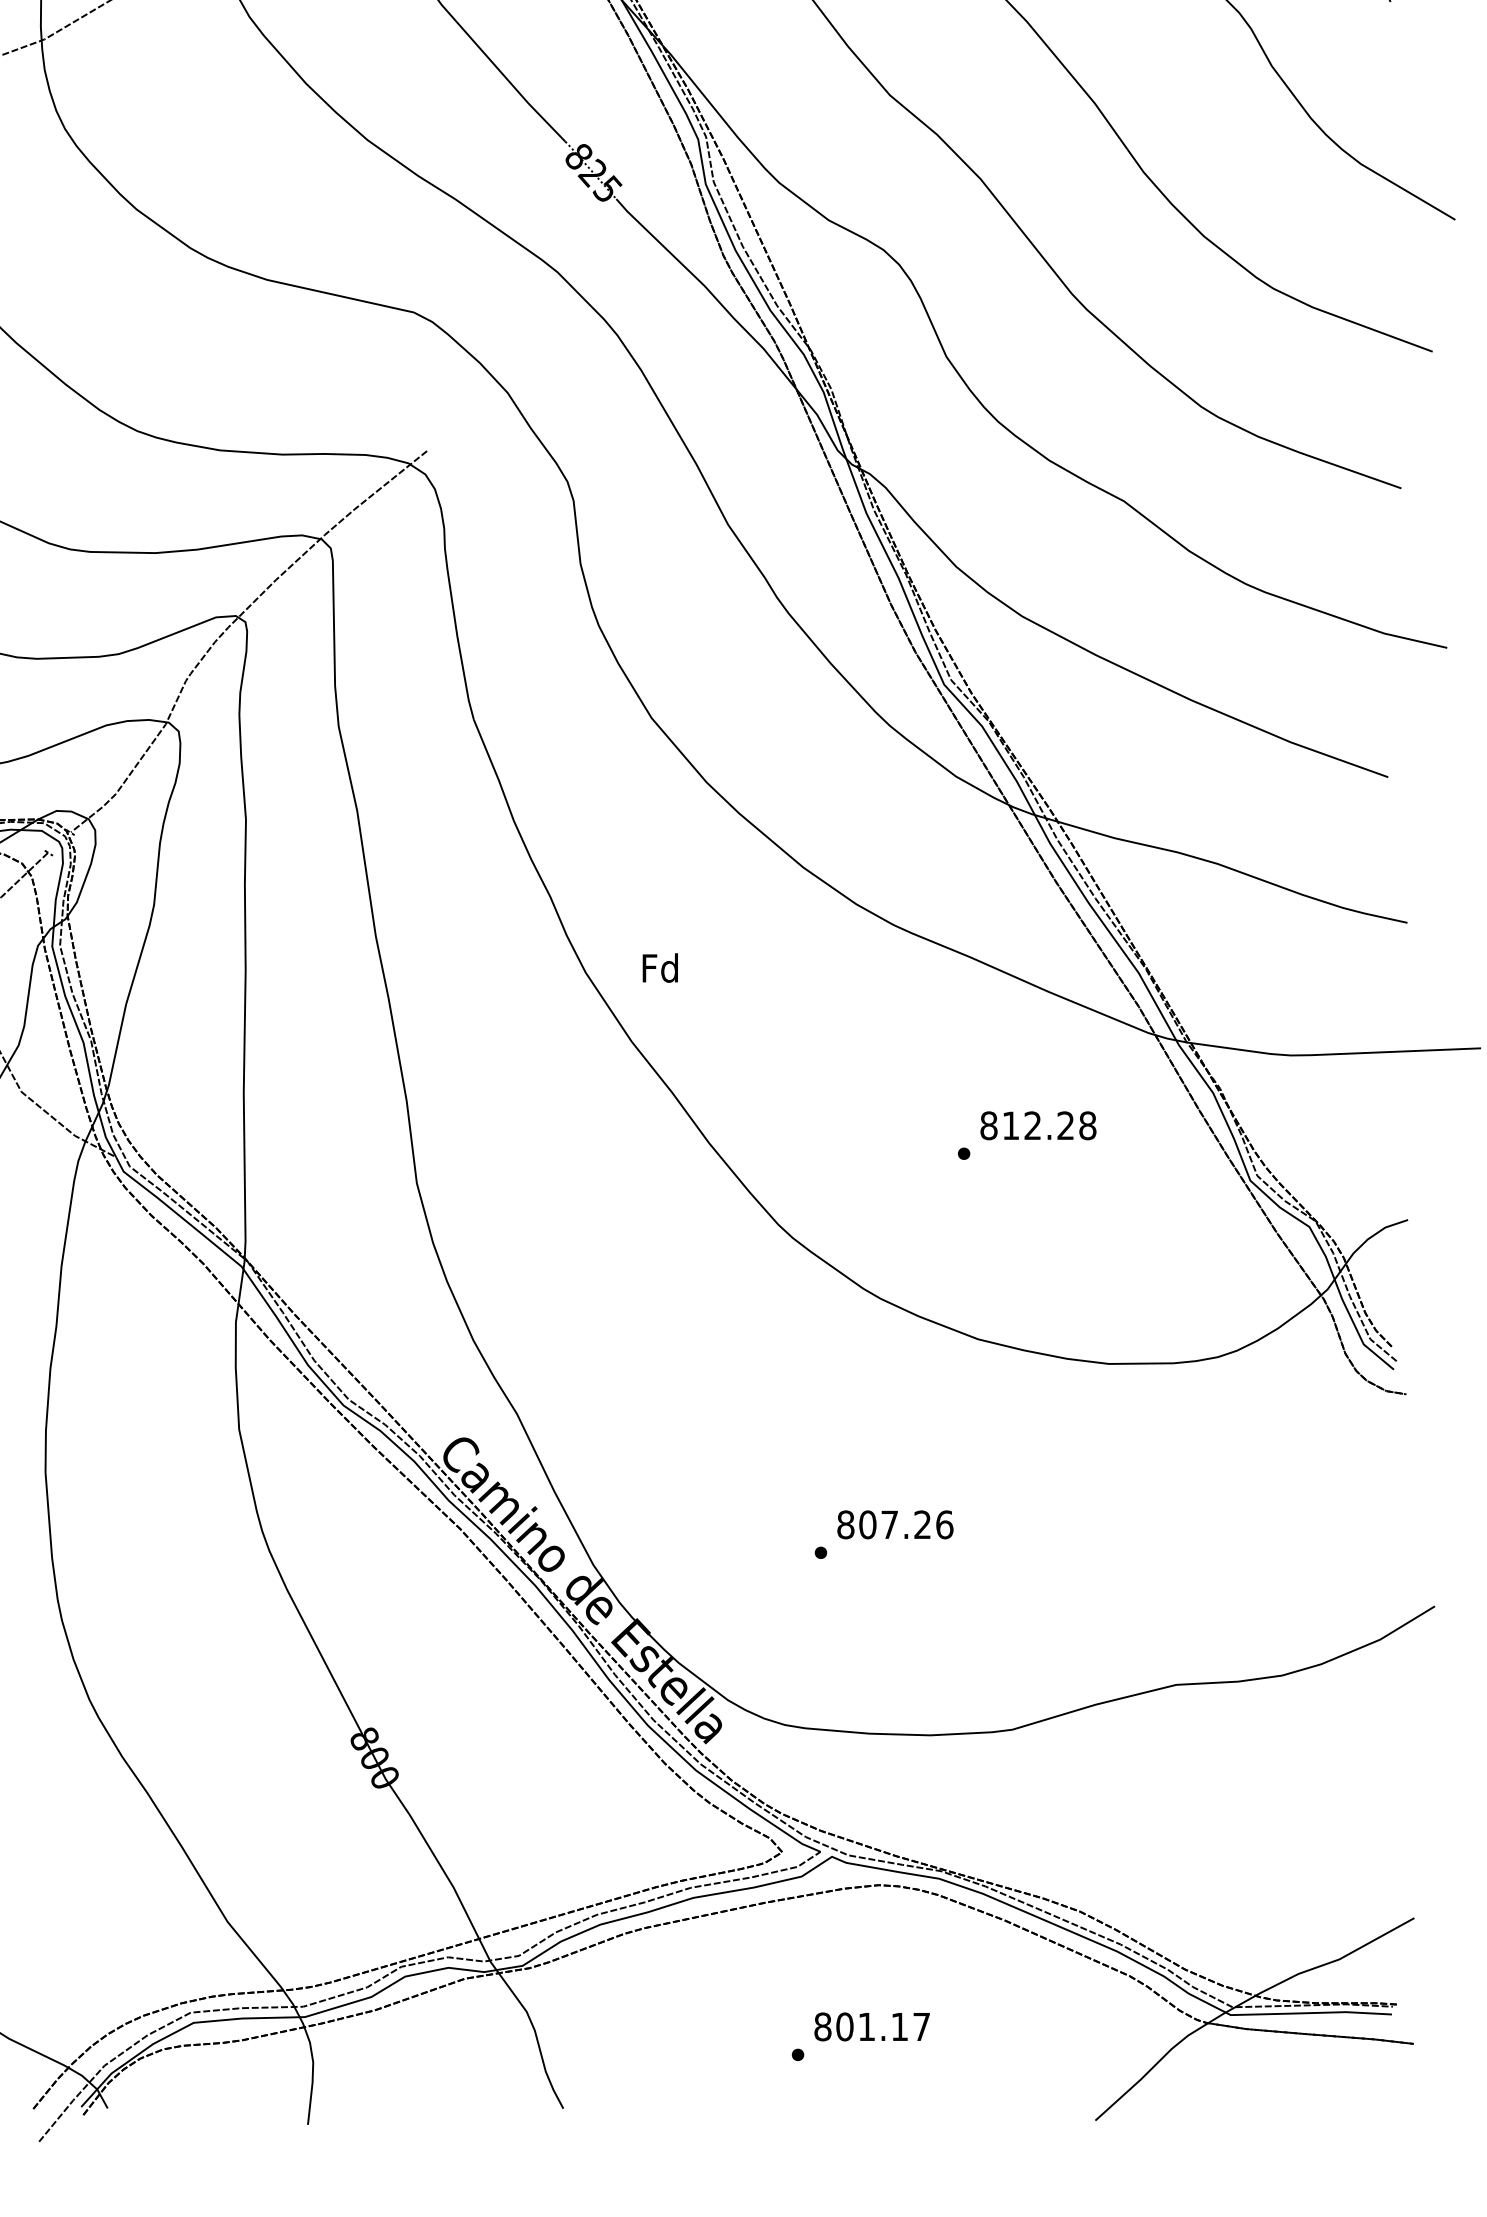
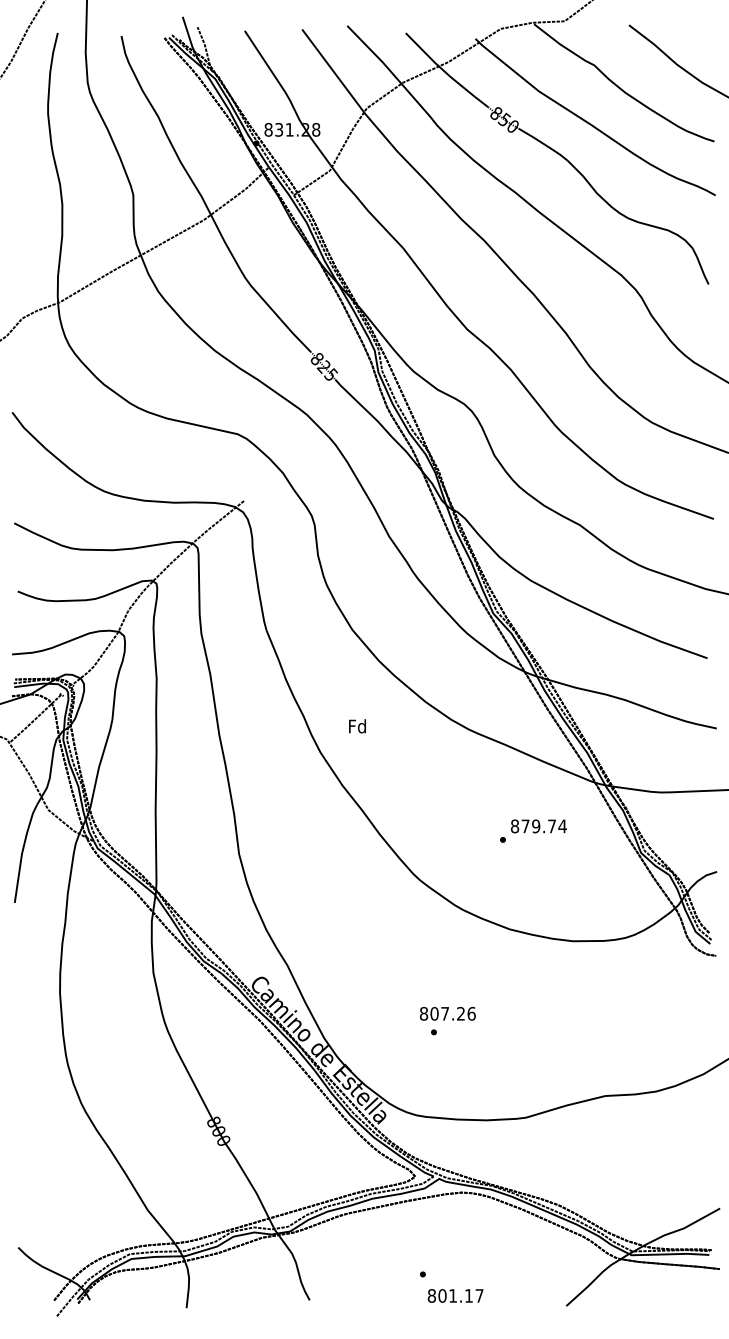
text: (660, 968) -> (357, 726), moved
text: (1048, 1125) -> (543, 826), 812.28 -> 879.74
text: (894, 1524) -> (447, 1013), moved
text: (871, 2025) -> (455, 1295), moved

